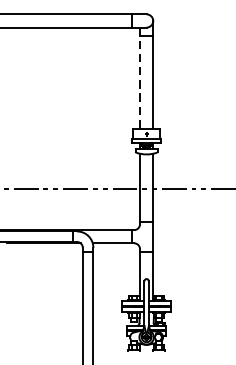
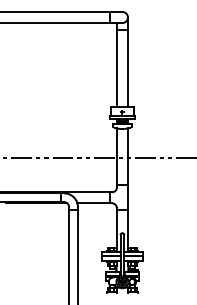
line: (139, 78) -> (116, 65), dashed -> solid

